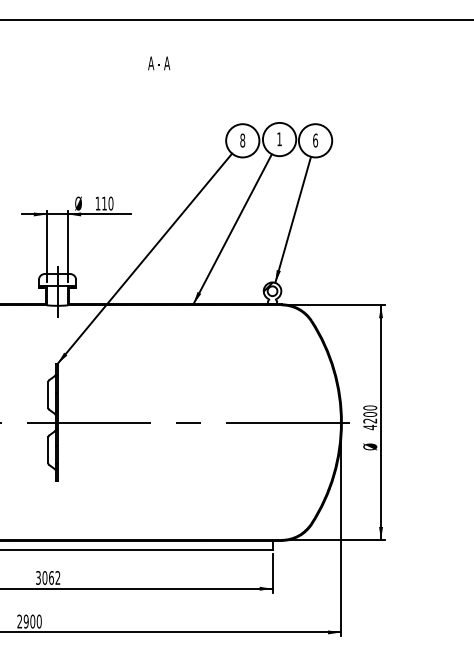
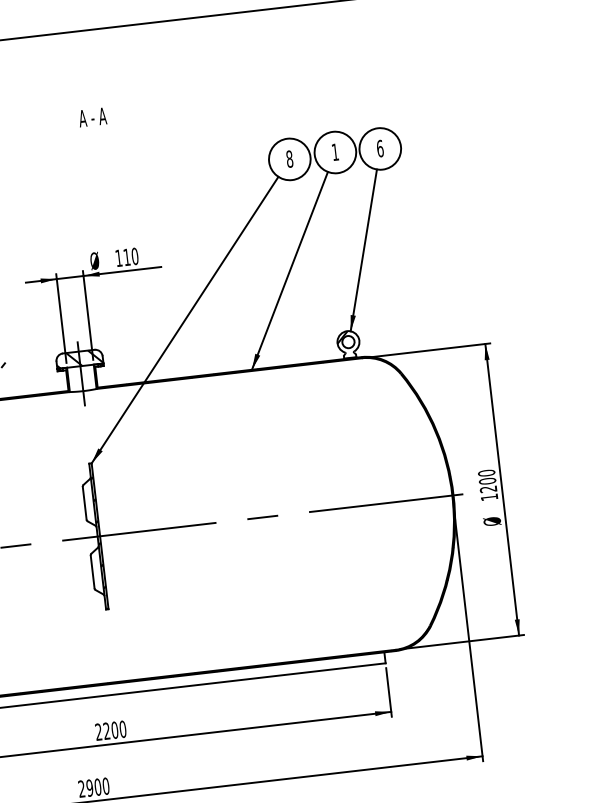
text: (159, 63) -> (93, 117), moved
hatch: (57, 279) -> (79, 358), added
text: (370, 427) -> (489, 497), 4200 -> 1200
text: (48, 577) -> (111, 730), 3062 -> 2200

